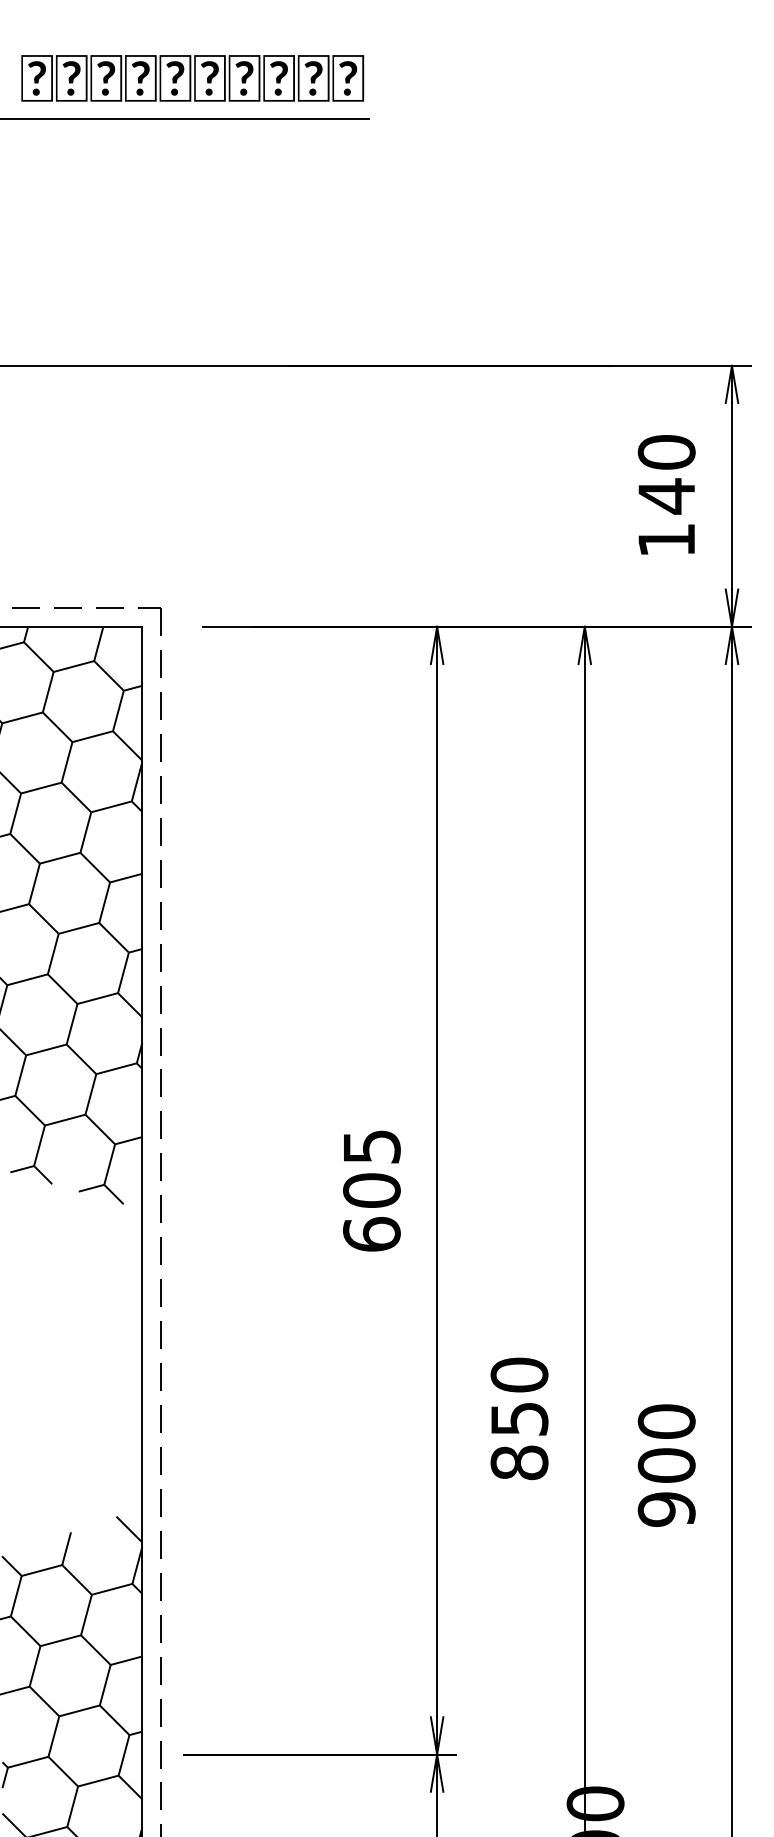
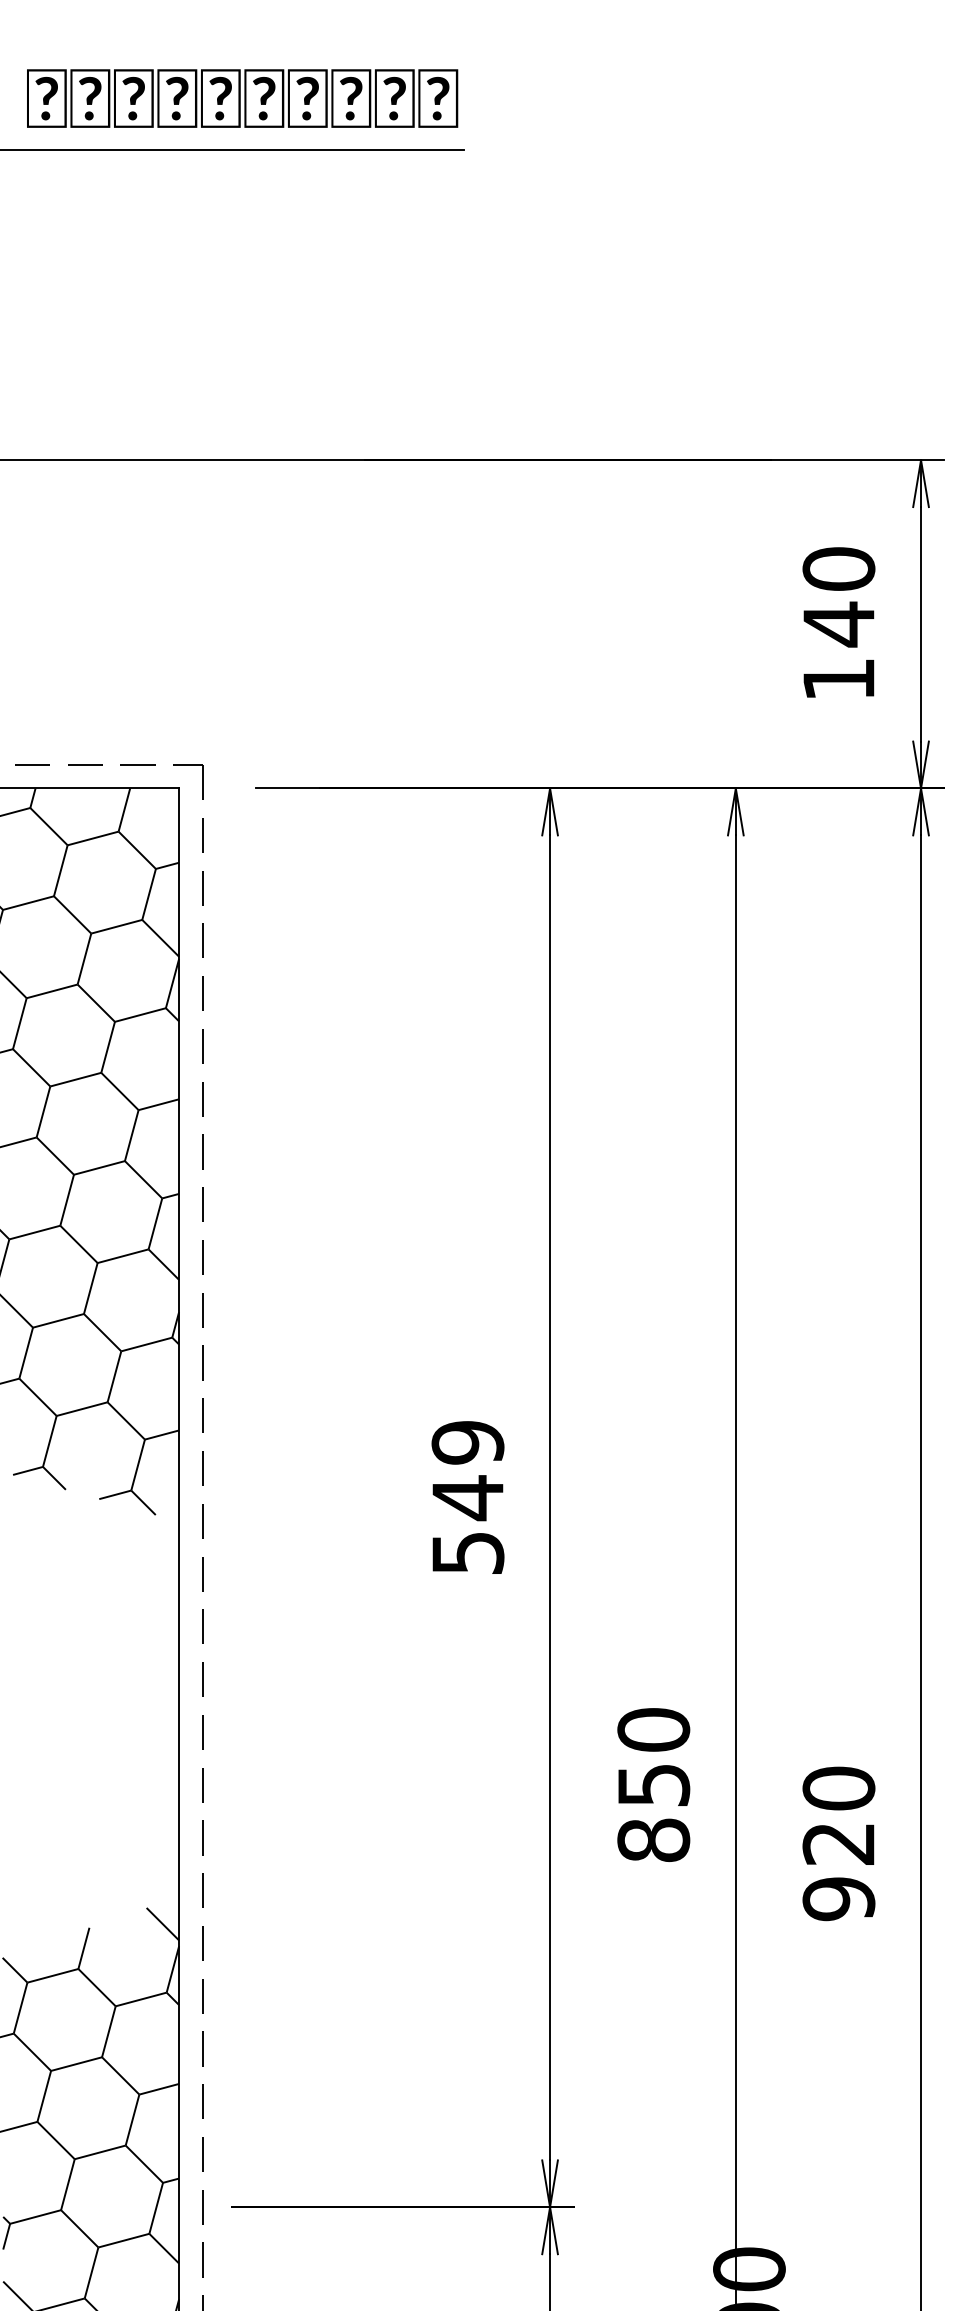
text: (371, 1190) -> (467, 1497), 605 -> 549
text: (666, 1465) -> (838, 1843), 900 -> 920

